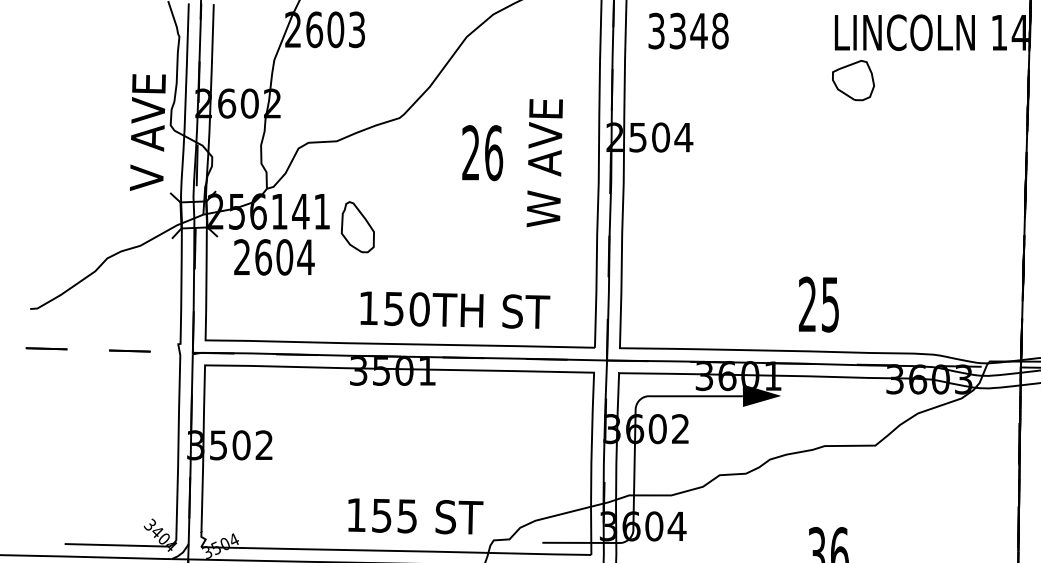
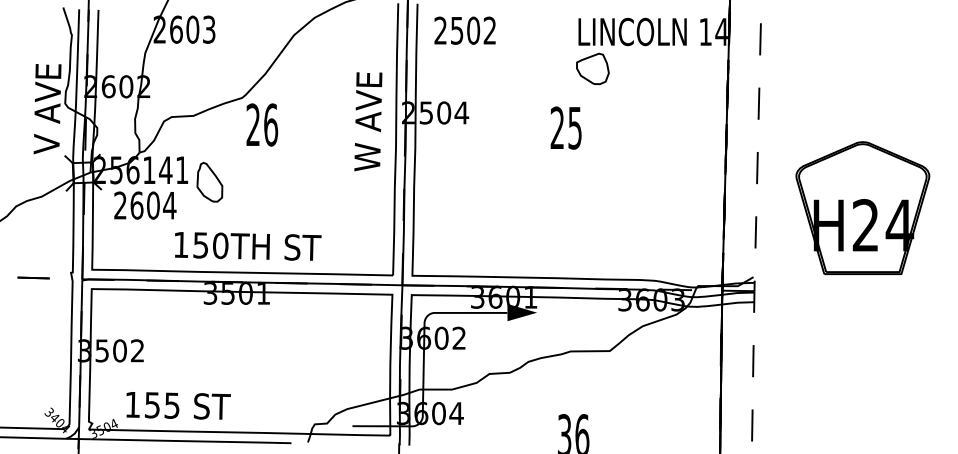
text: (688, 30) -> (465, 30), 3348 -> 2502
text: (482, 152) -> (262, 124), moved
text: (545, 162) -> (368, 121), moved
text: (818, 303) -> (565, 127), moved
text: (455, 310) -> (248, 246), moved
text: (415, 516) -> (178, 405), moved

